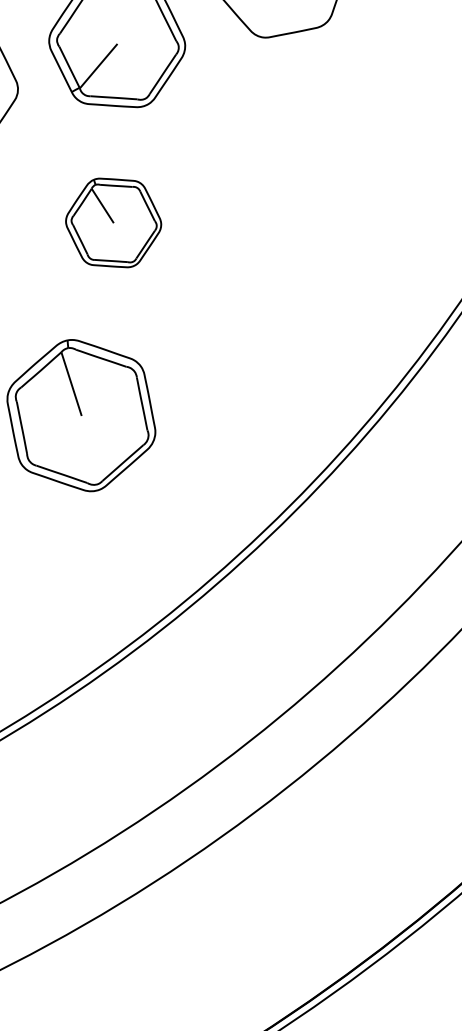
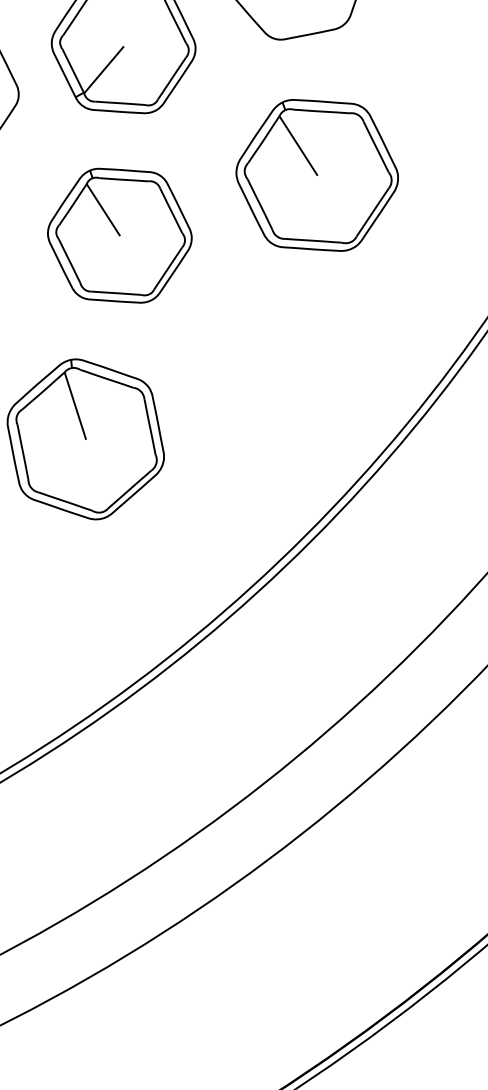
part: (299, 166) -> (316, 175), added
part: (113, 222) -> (119, 235), size x1.43

